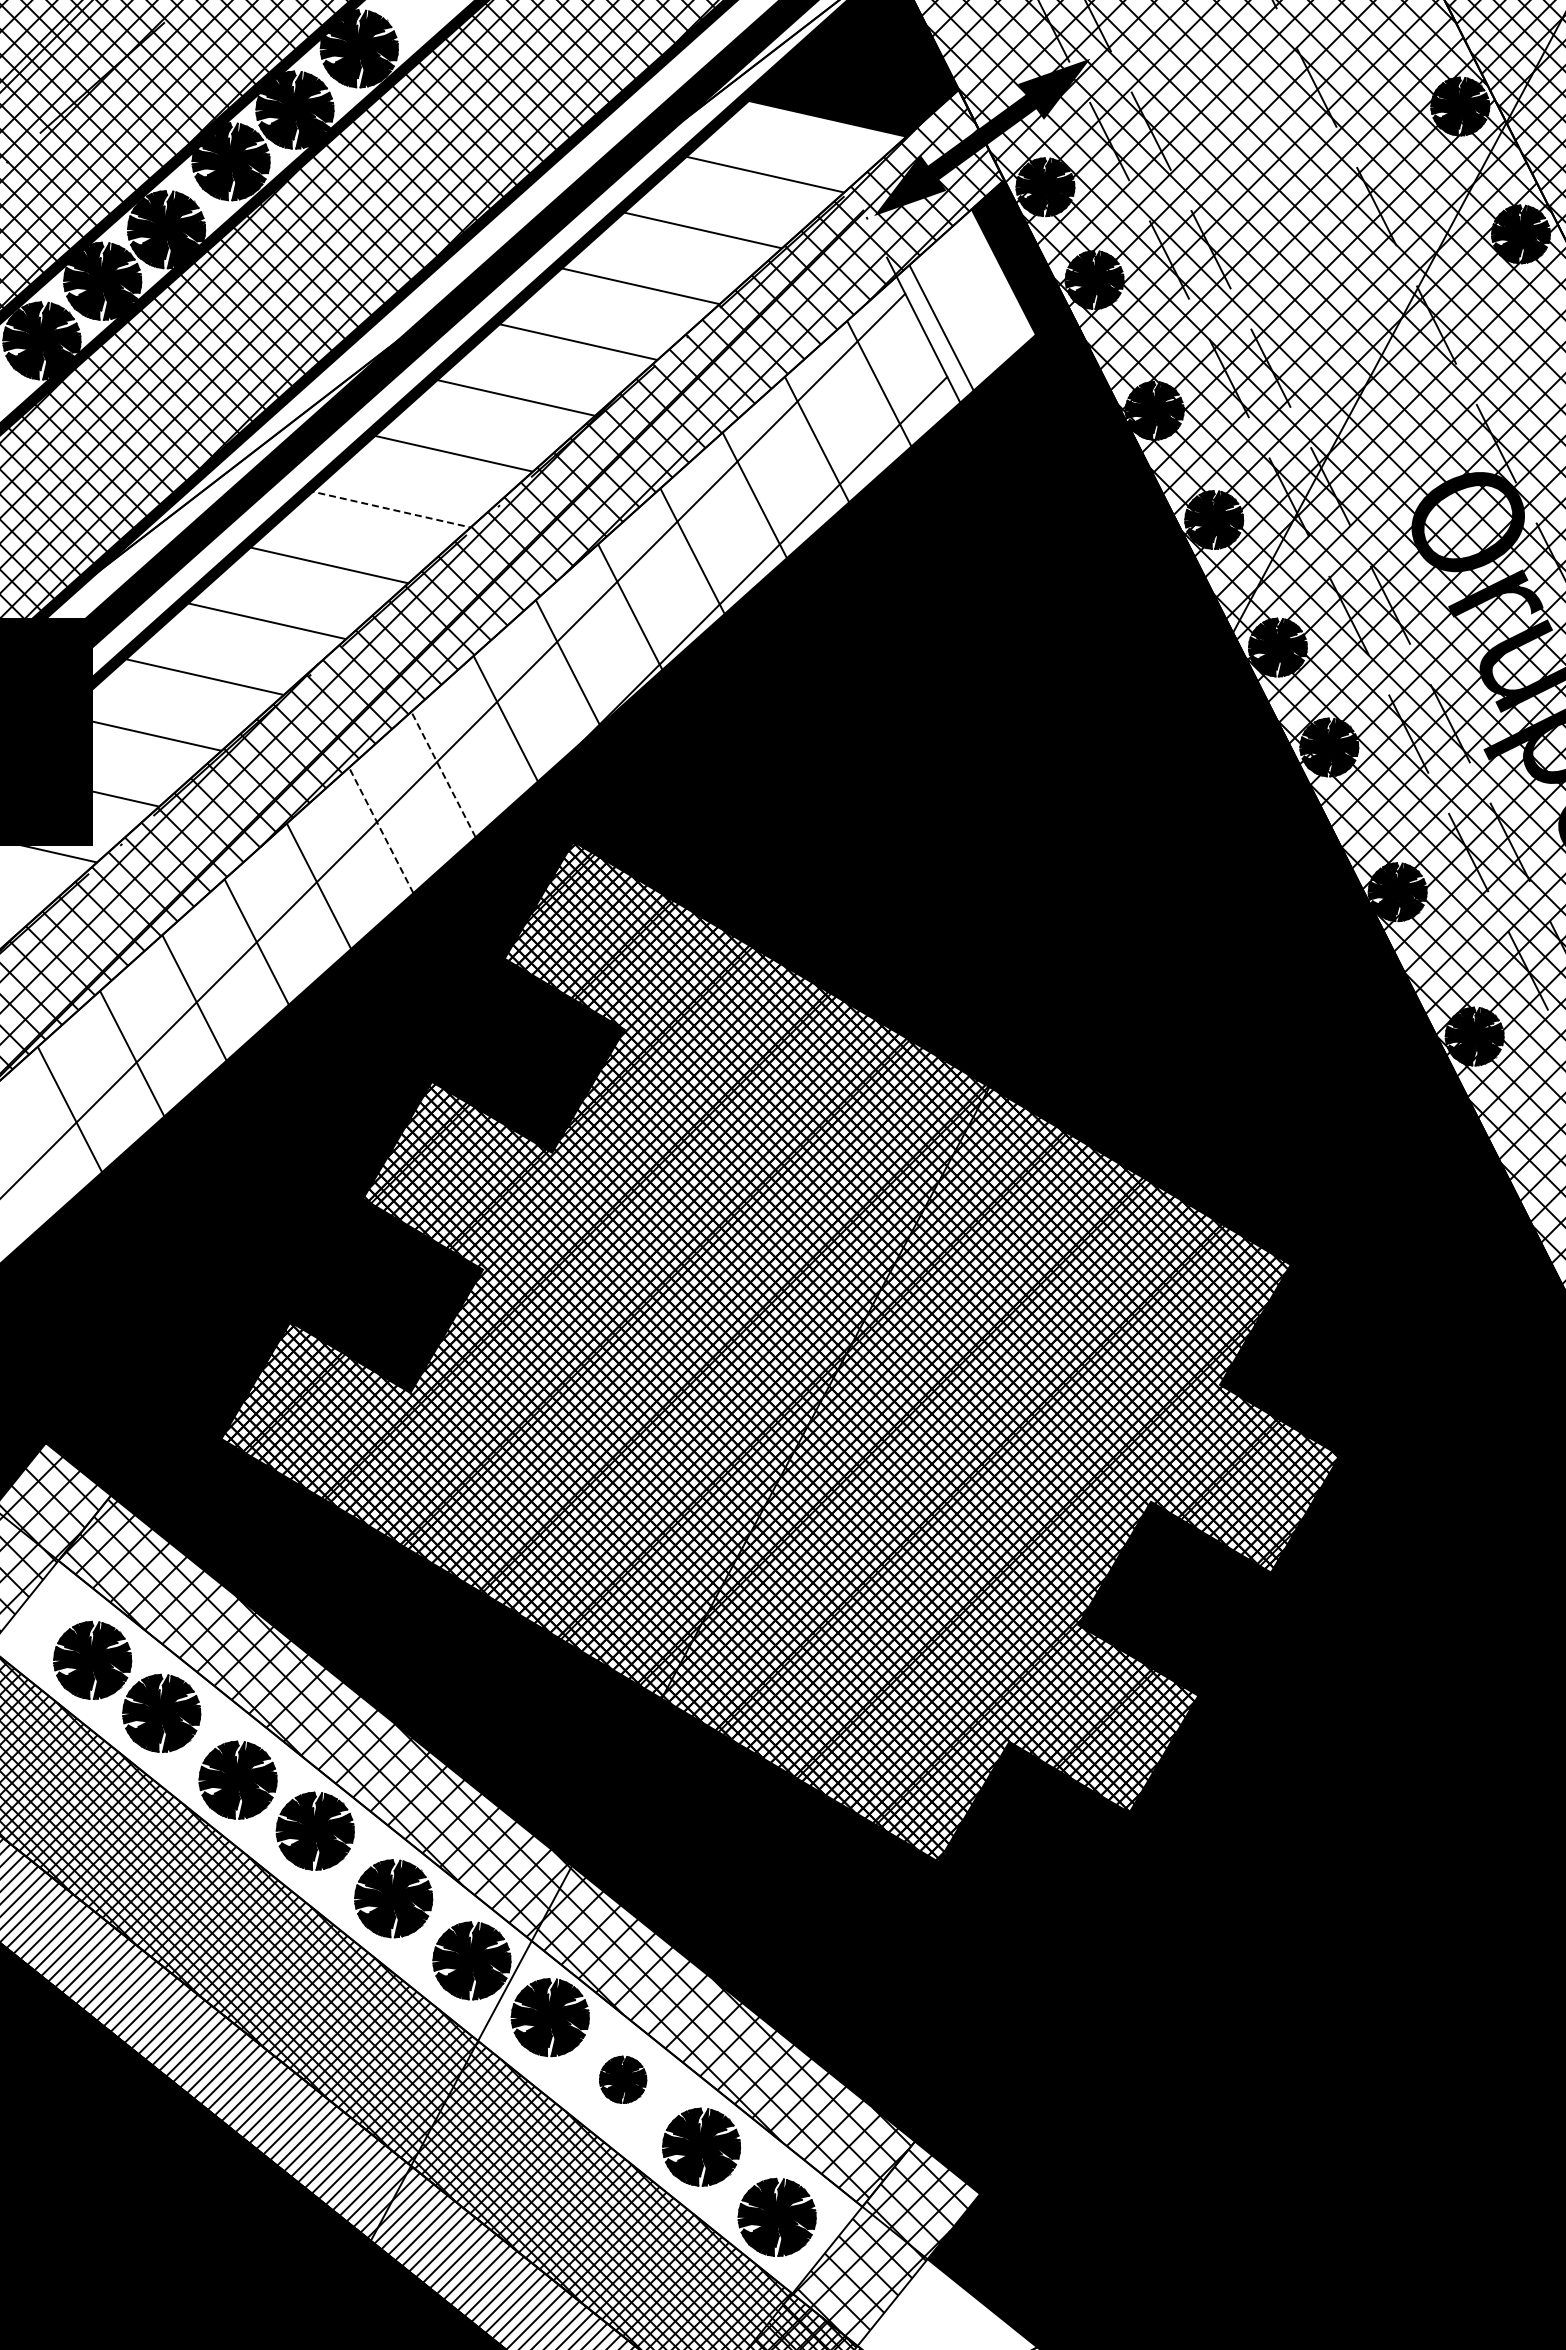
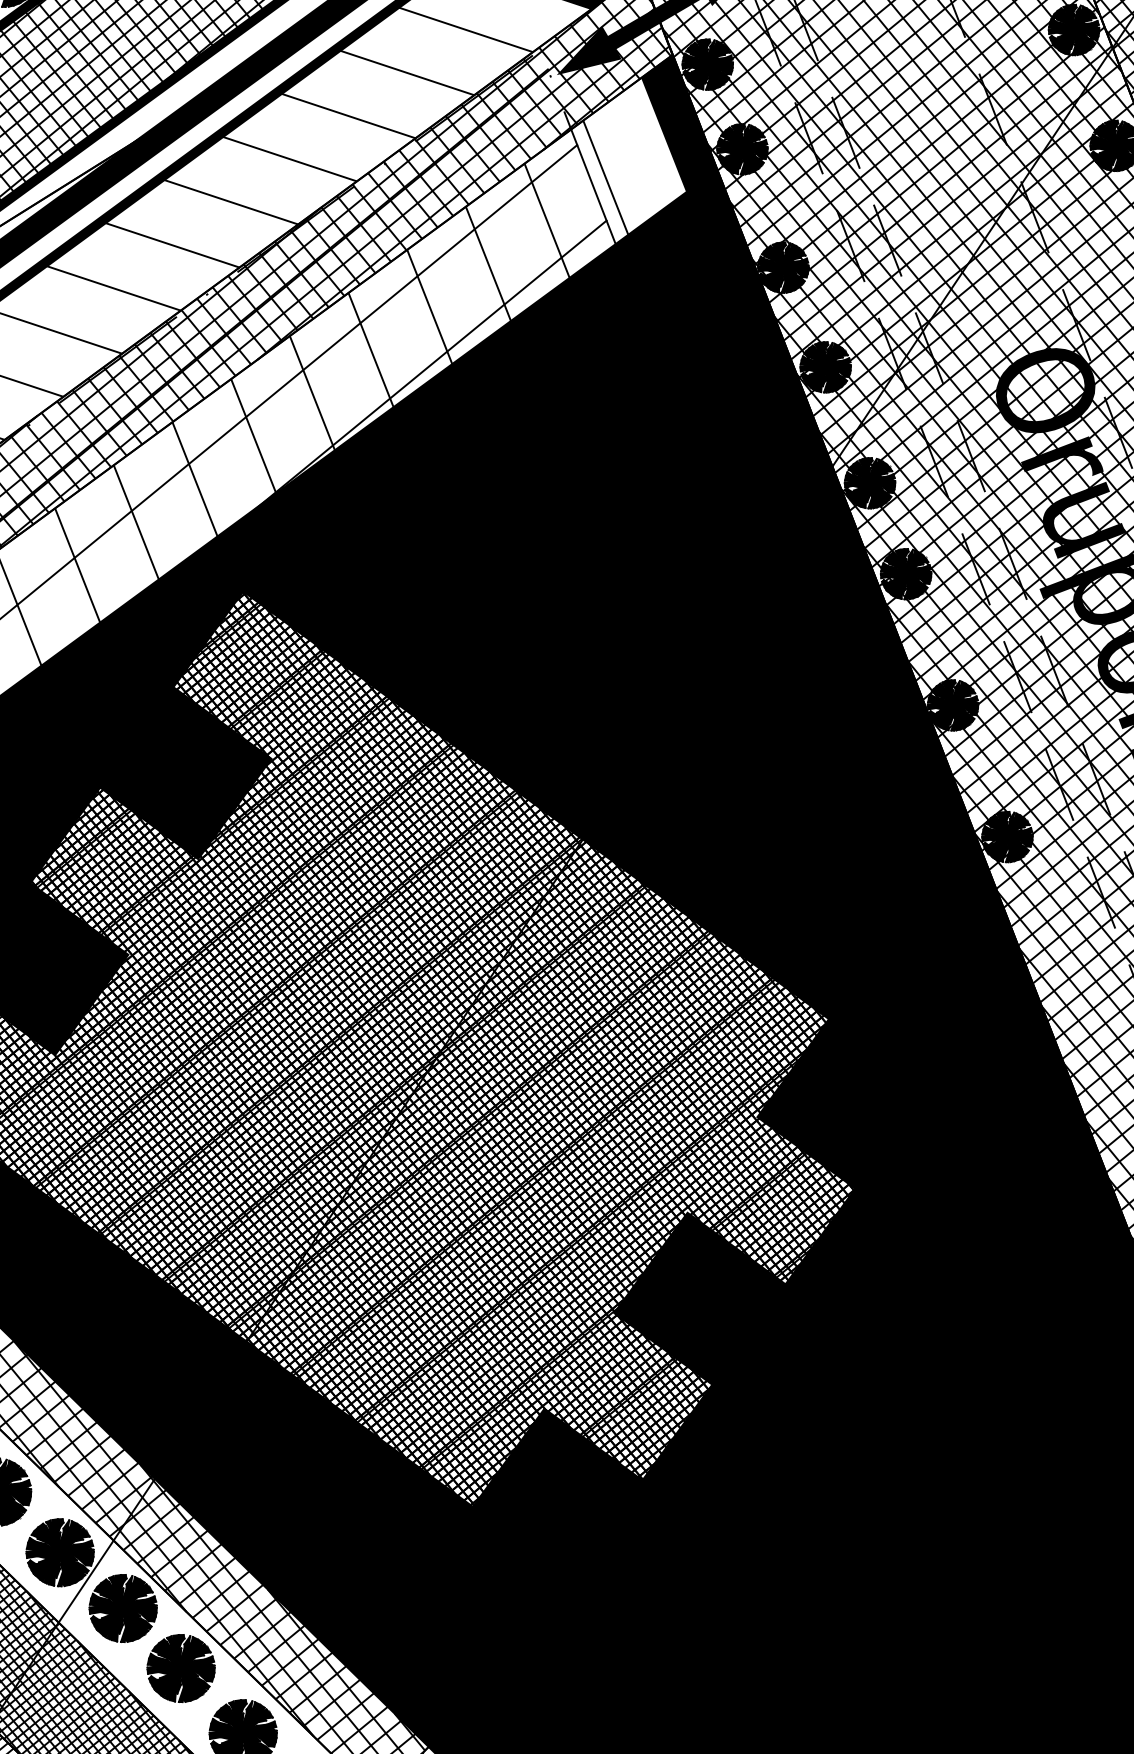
line: (389, 509) -> (112, 288), dashed -> solid
line: (443, 774) -> (136, 522), dashed -> solid
line: (381, 830) -> (77, 565), dashed -> solid
part: (622, 2079) -> (180, 1668), size x1.67

